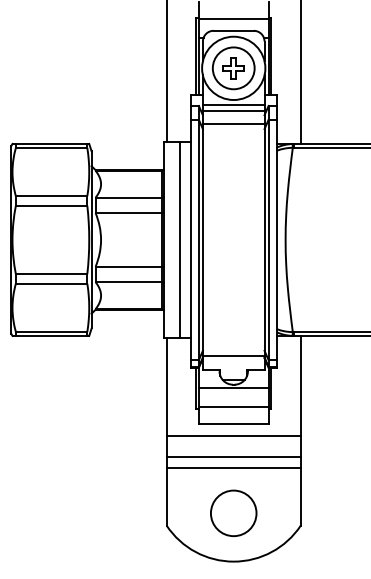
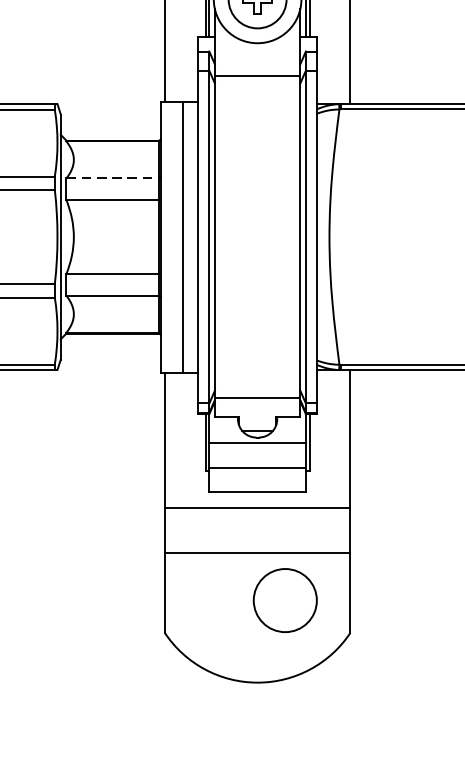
line: (233, 105) -> (257, 50), removed
line: (233, 110) -> (257, 57), removed
line: (129, 197) -> (113, 178), solid -> dashed
line: (233, 457) -> (257, 538), removed
circle: (233, 512) -> (284, 599), moved

